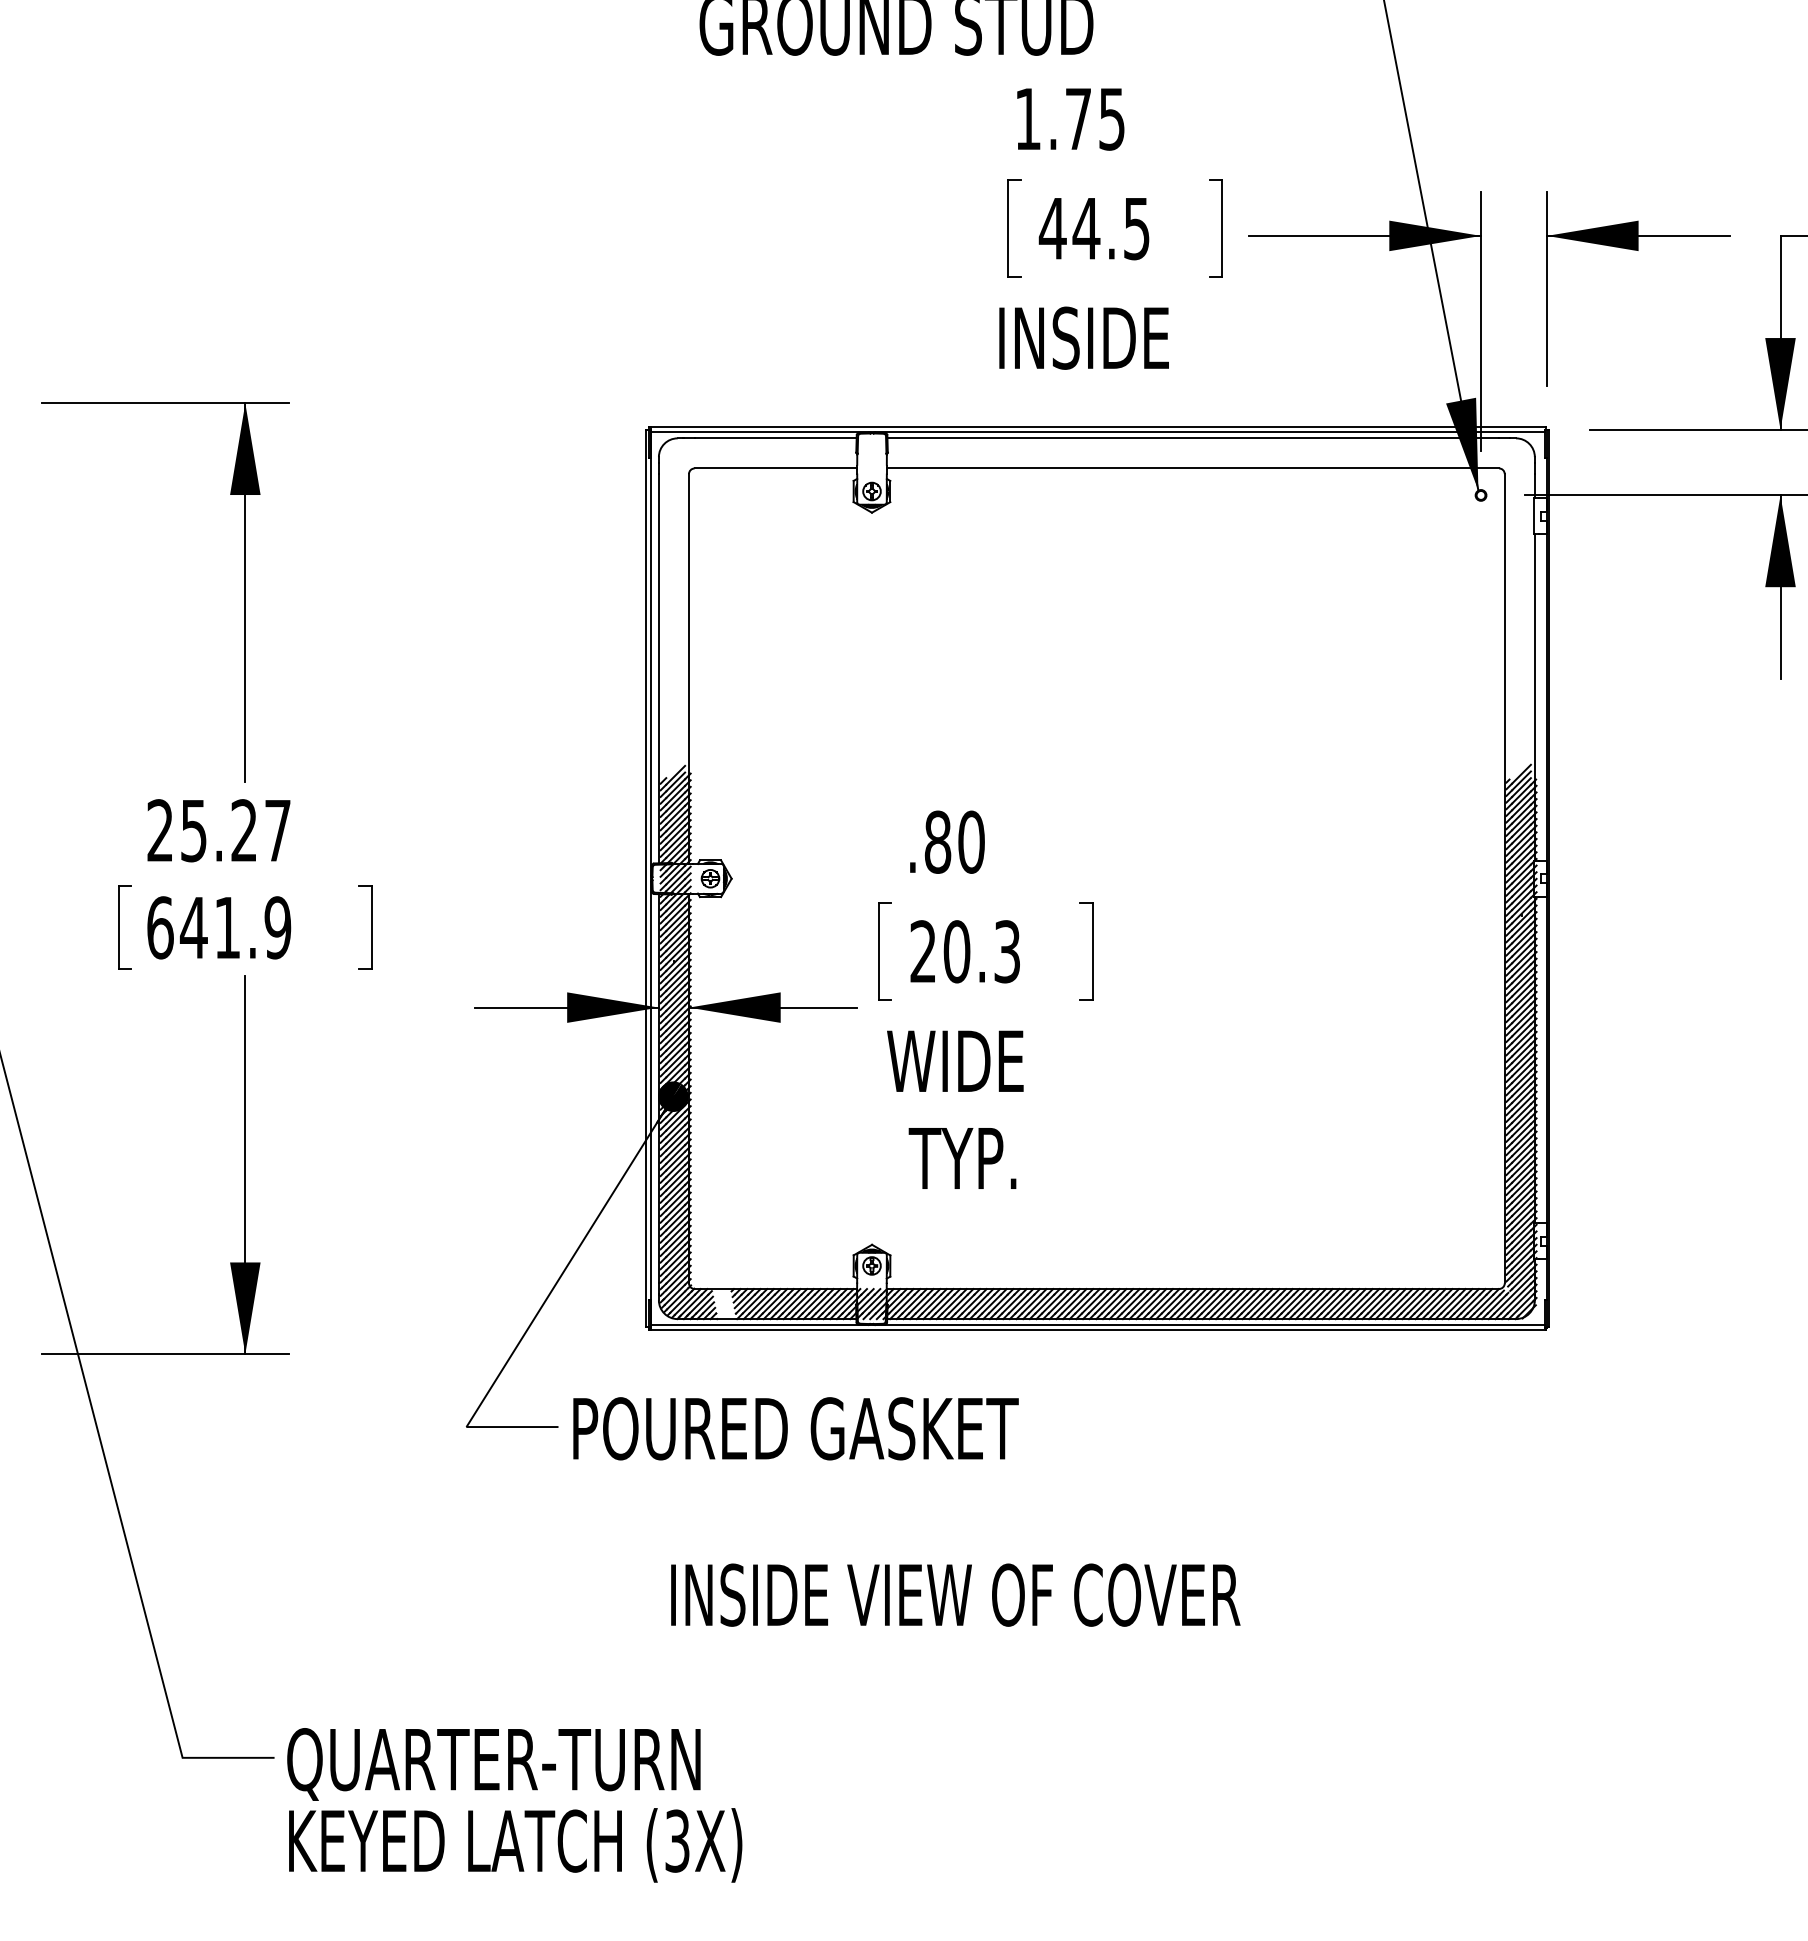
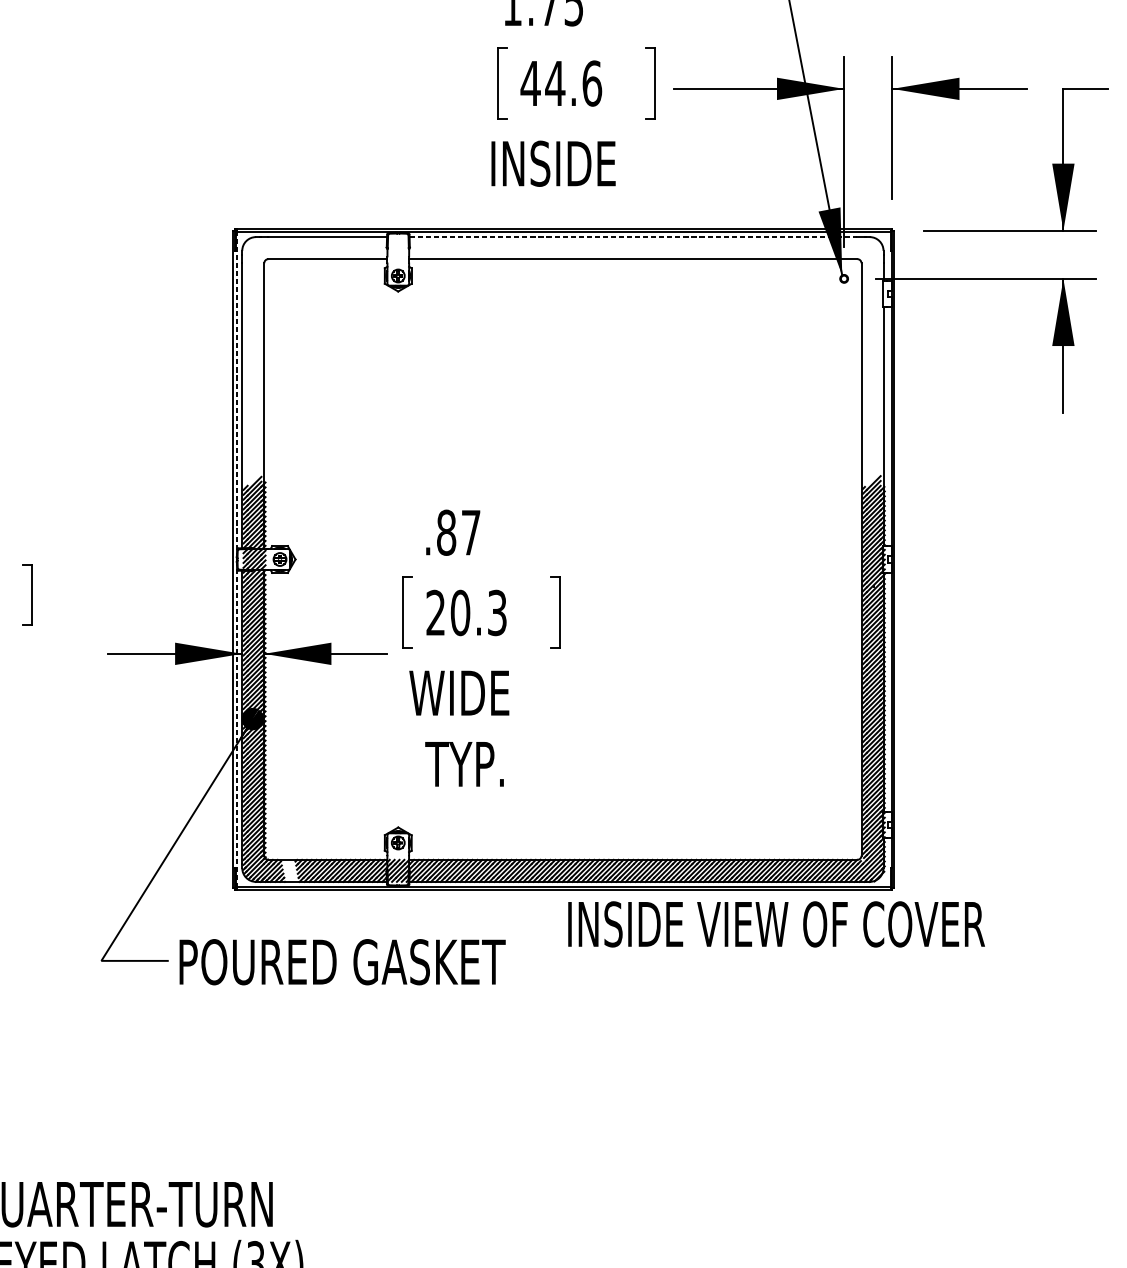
text: (1137, 228) -> (592, 83), 44.5 -> 44.6
line: (1193, 438) -> (633, 237), solid -> dashed
text: (971, 841) -> (471, 532), .80 -> .87
line: (651, 878) -> (236, 559), solid -> dashed
text: (955, 1594) -> (776, 923), moved

